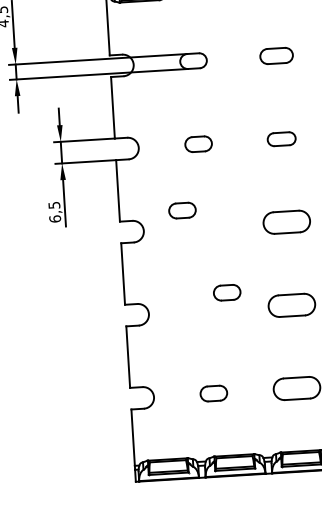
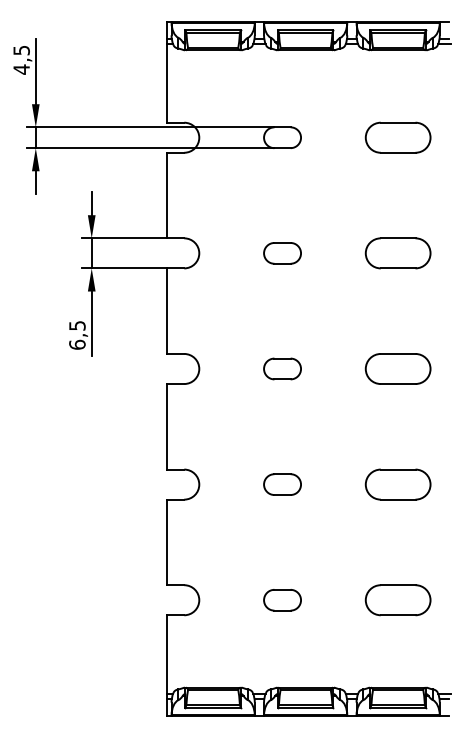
part: (276, 55) -> (397, 137), size x1.43
part: (281, 139) -> (397, 253), size x1.67
part: (182, 210) -> (282, 368), moved
part: (227, 292) -> (282, 484), moved

